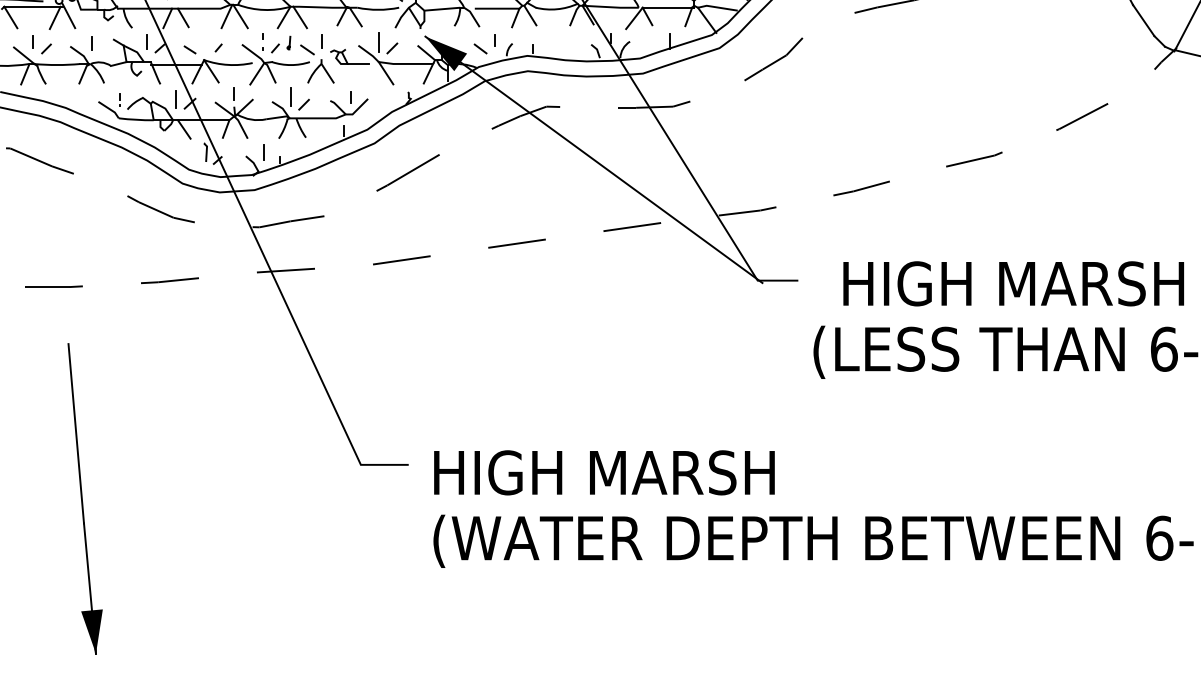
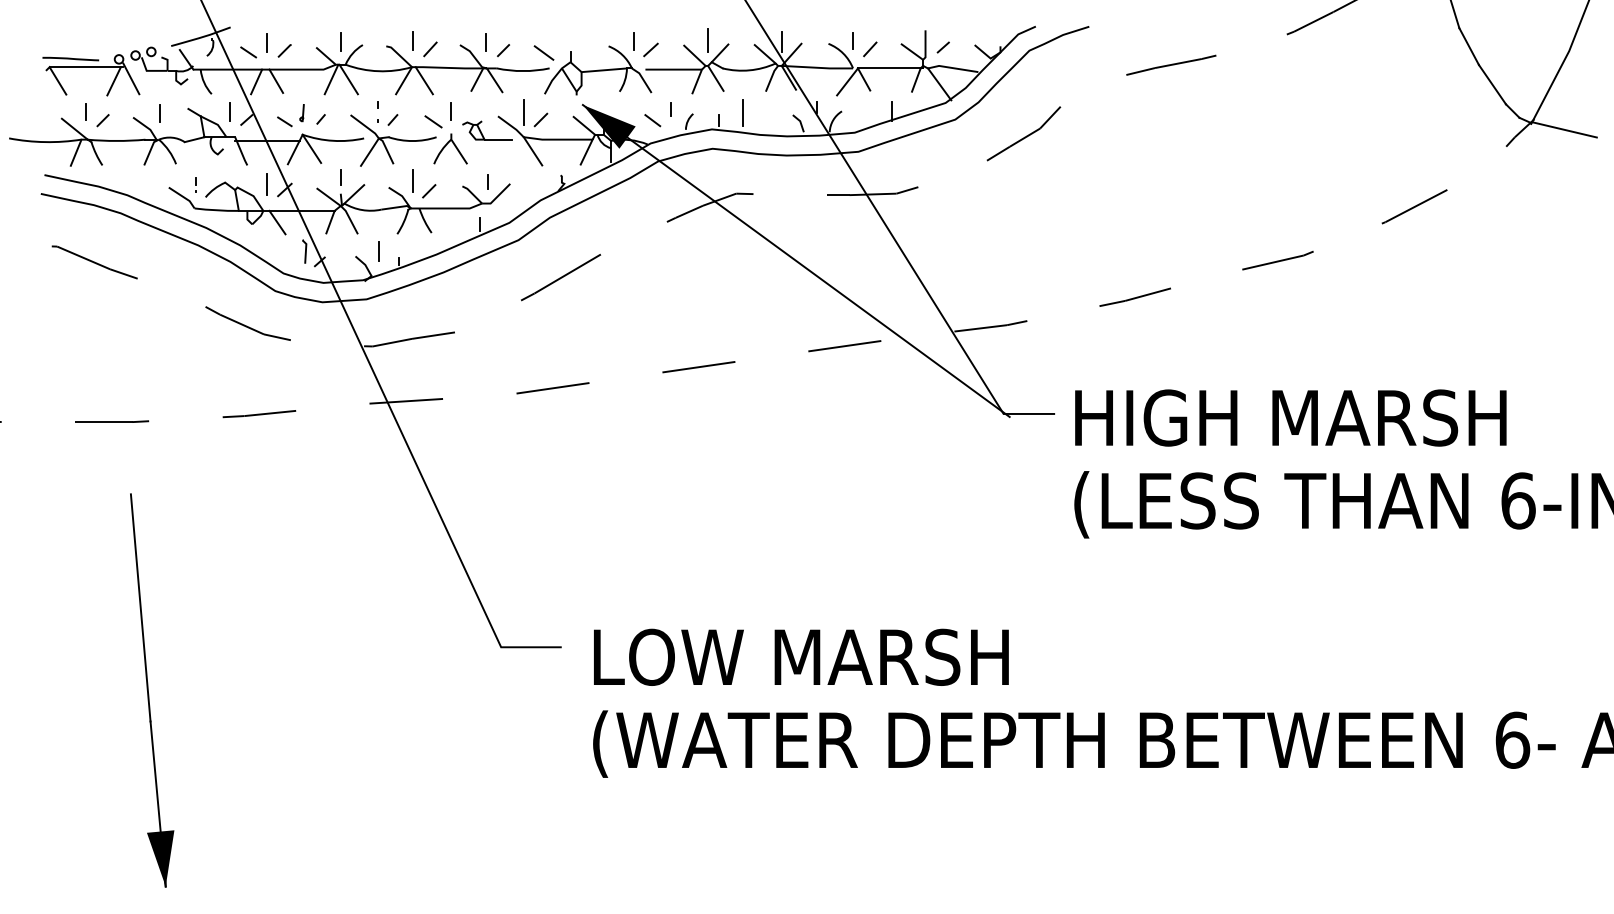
curve: (289, 43) -> (302, 113), moved
line: (551, 43) -> (742, 113), added
text: (1013, 283) -> (1290, 417), moved
text: (606, 472) -> (812, 656), HIGH MARSH -> LOW MARSH

